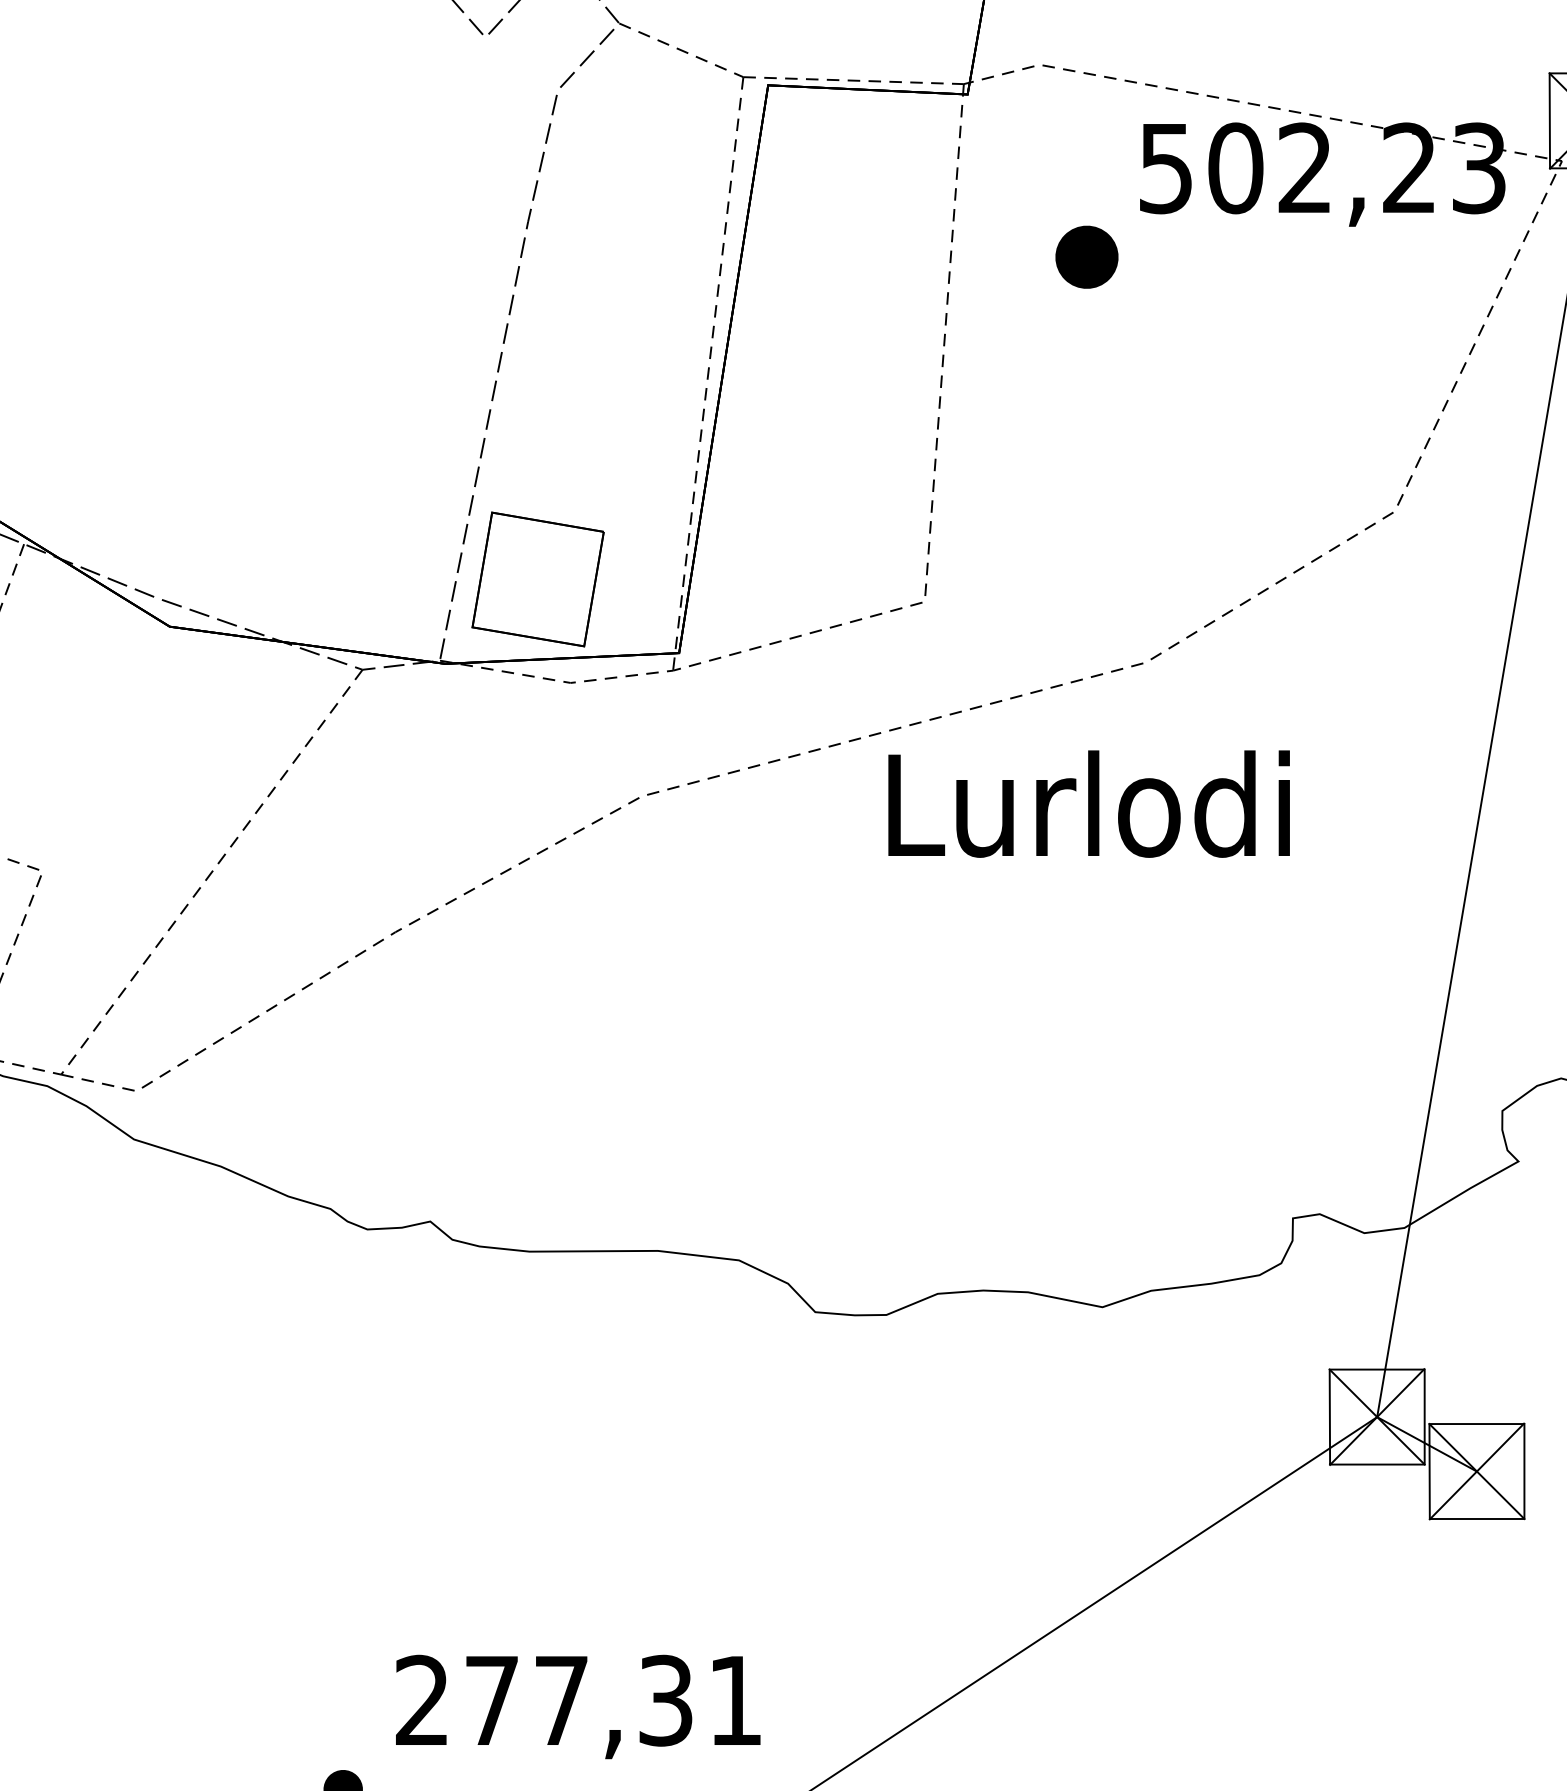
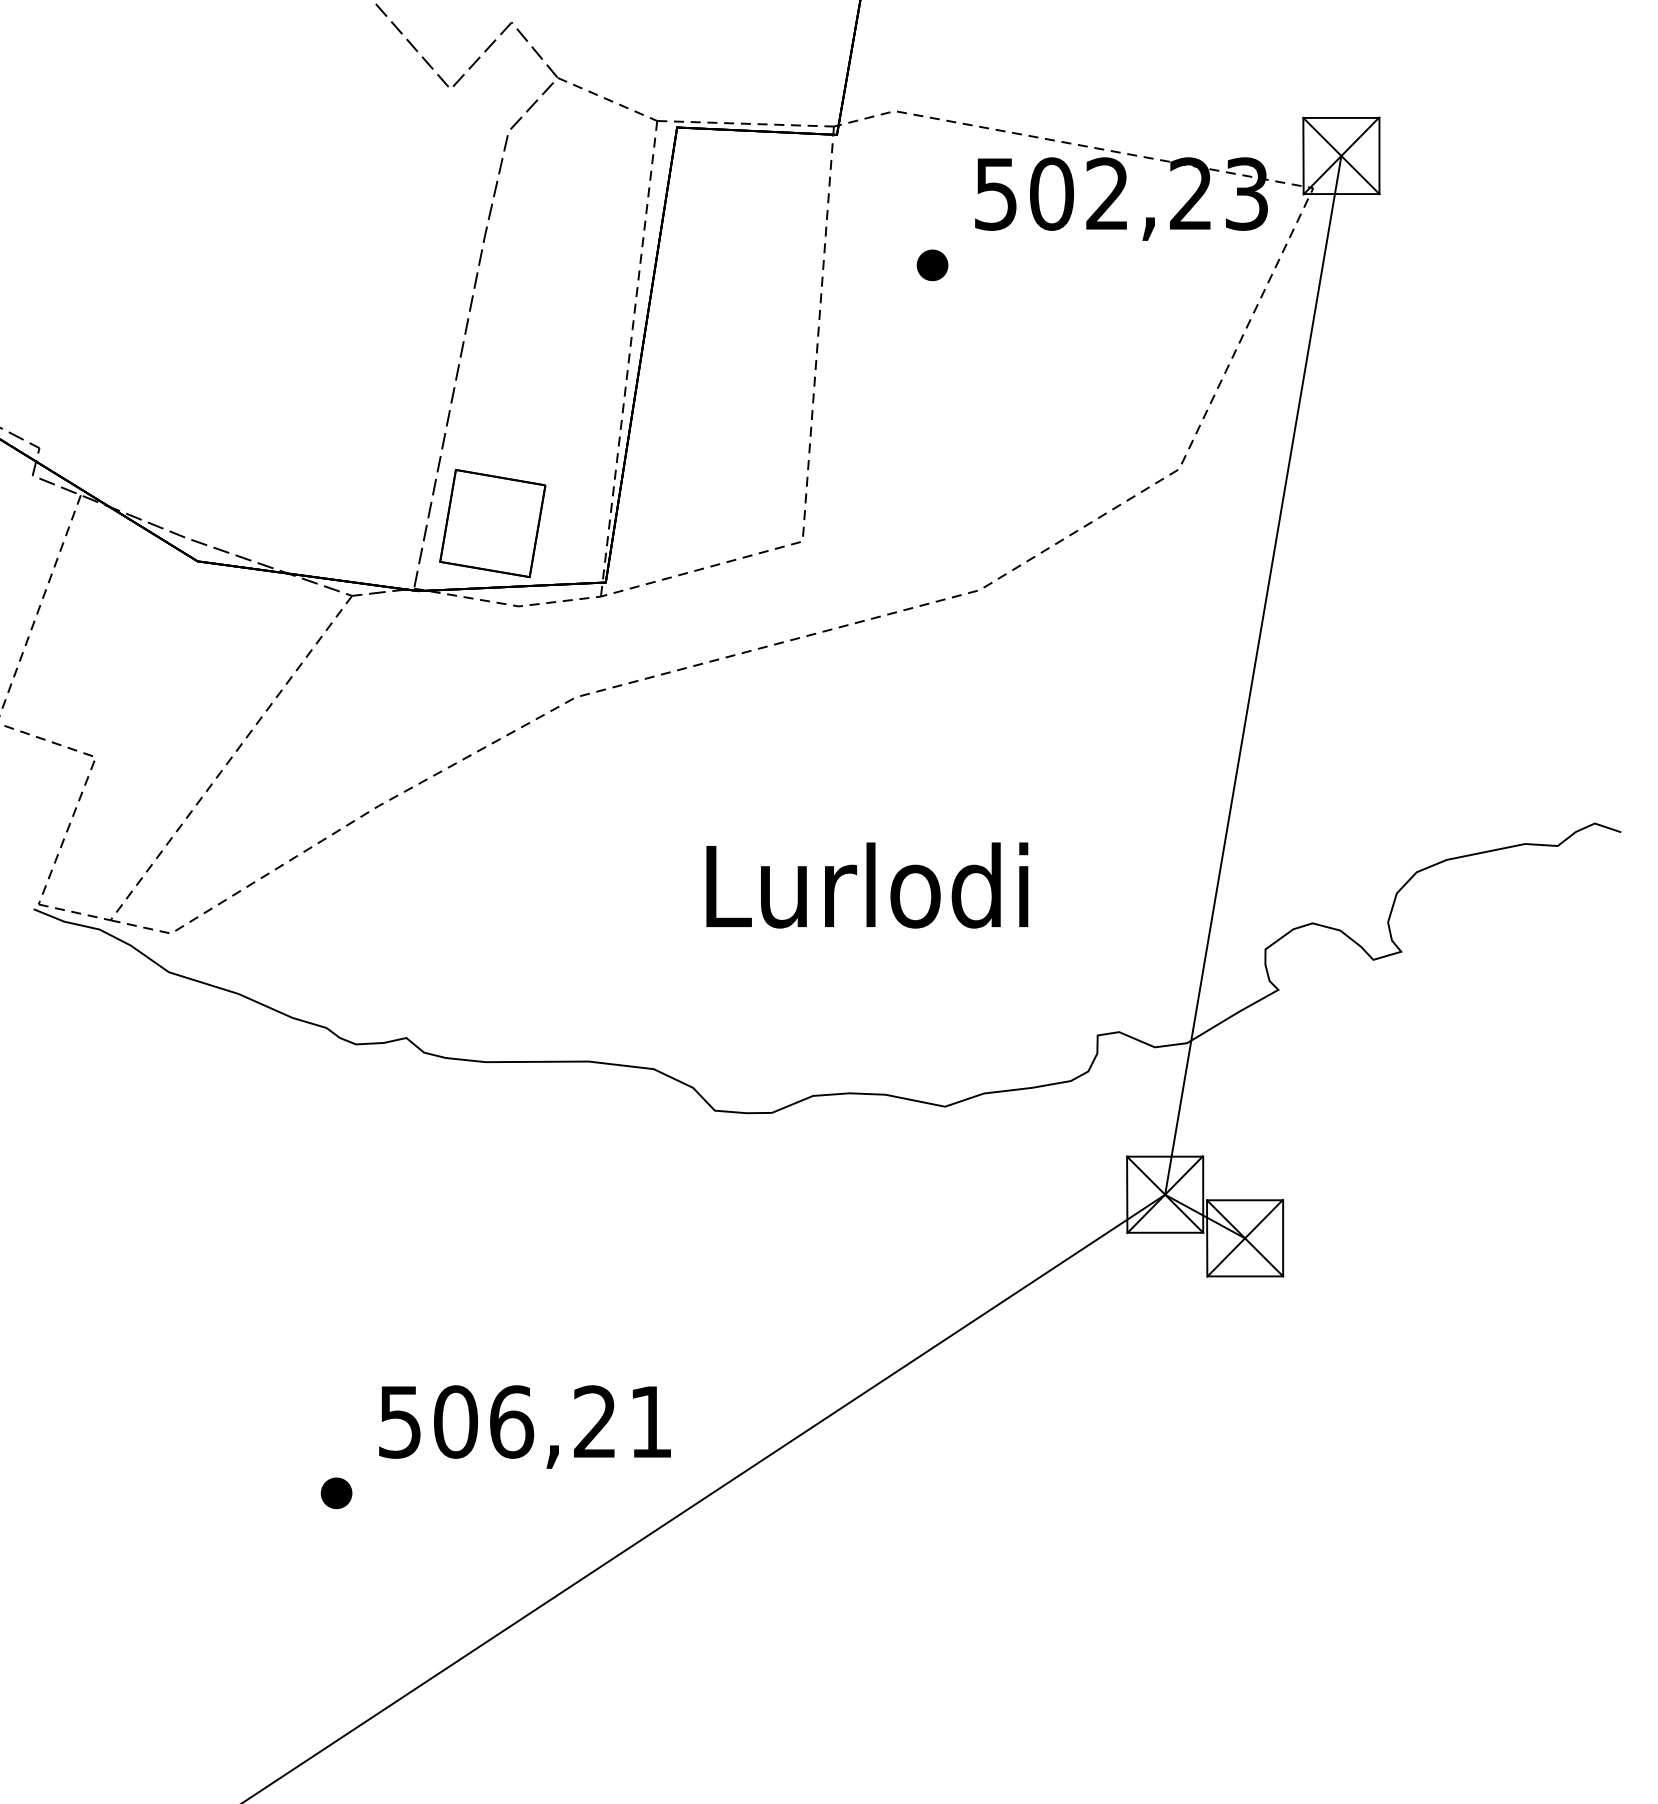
part: (1086, 257) -> (932, 265), size x0.62
text: (1089, 804) -> (867, 885), moved
text: (544, 1700) -> (497, 1421), 277,31 -> 506,21

